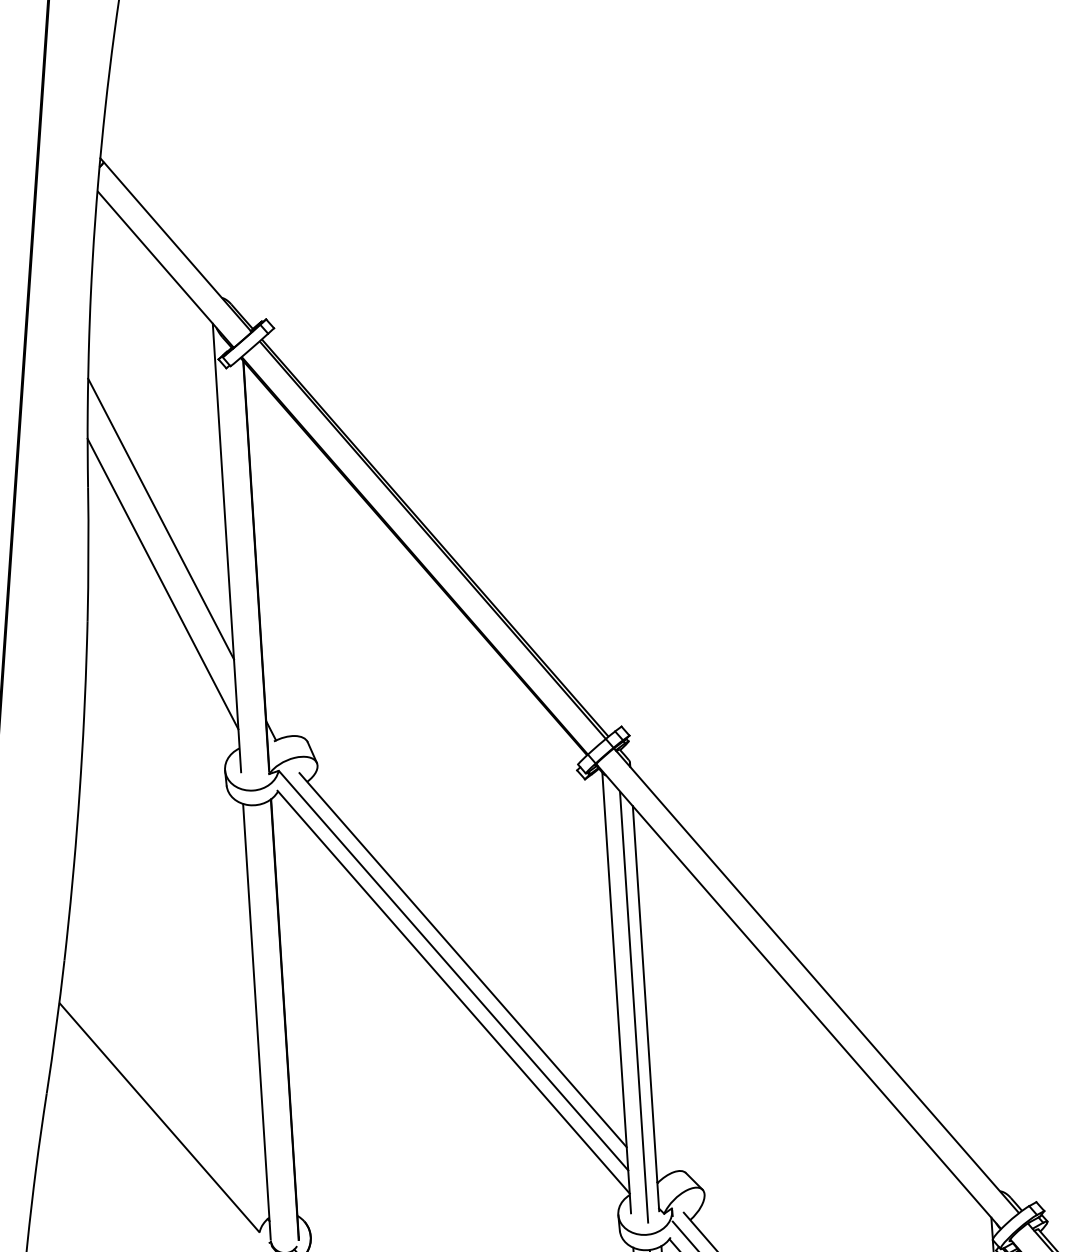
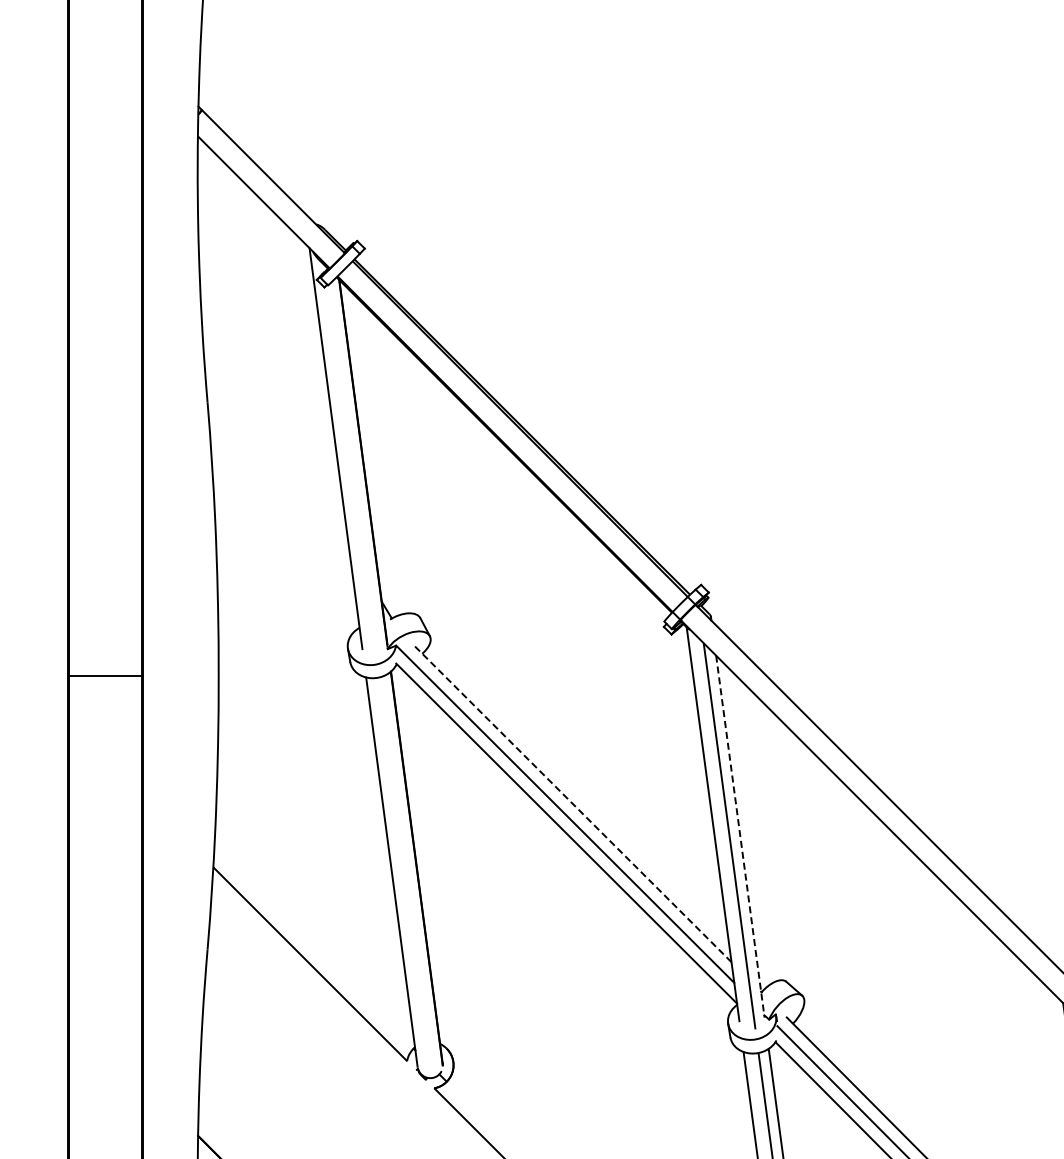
line: (161, 518) -> (275, 426), removed
line: (162, 583) -> (280, 484), removed
line: (463, 960) -> (573, 804), solid -> dashed
line: (646, 1008) -> (740, 836), solid -> dashed

